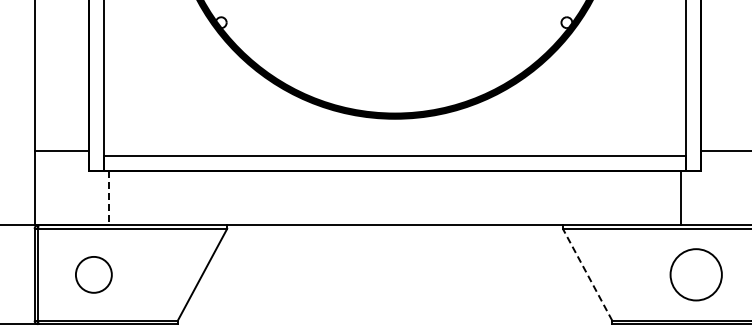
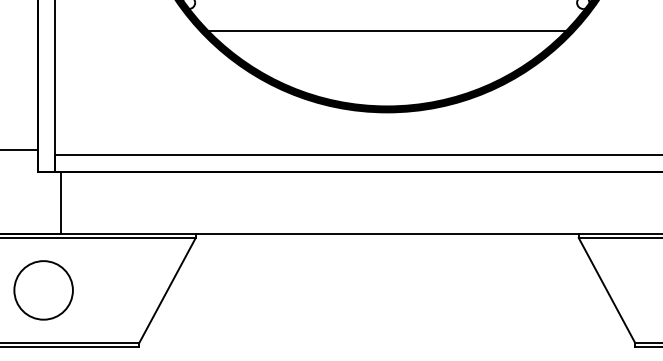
line: (394, 47) -> (386, 31), added
line: (108, 198) -> (60, 203), dashed -> solid
circle: (93, 274) -> (43, 290), size x1.43
line: (587, 274) -> (606, 290), dashed -> solid

